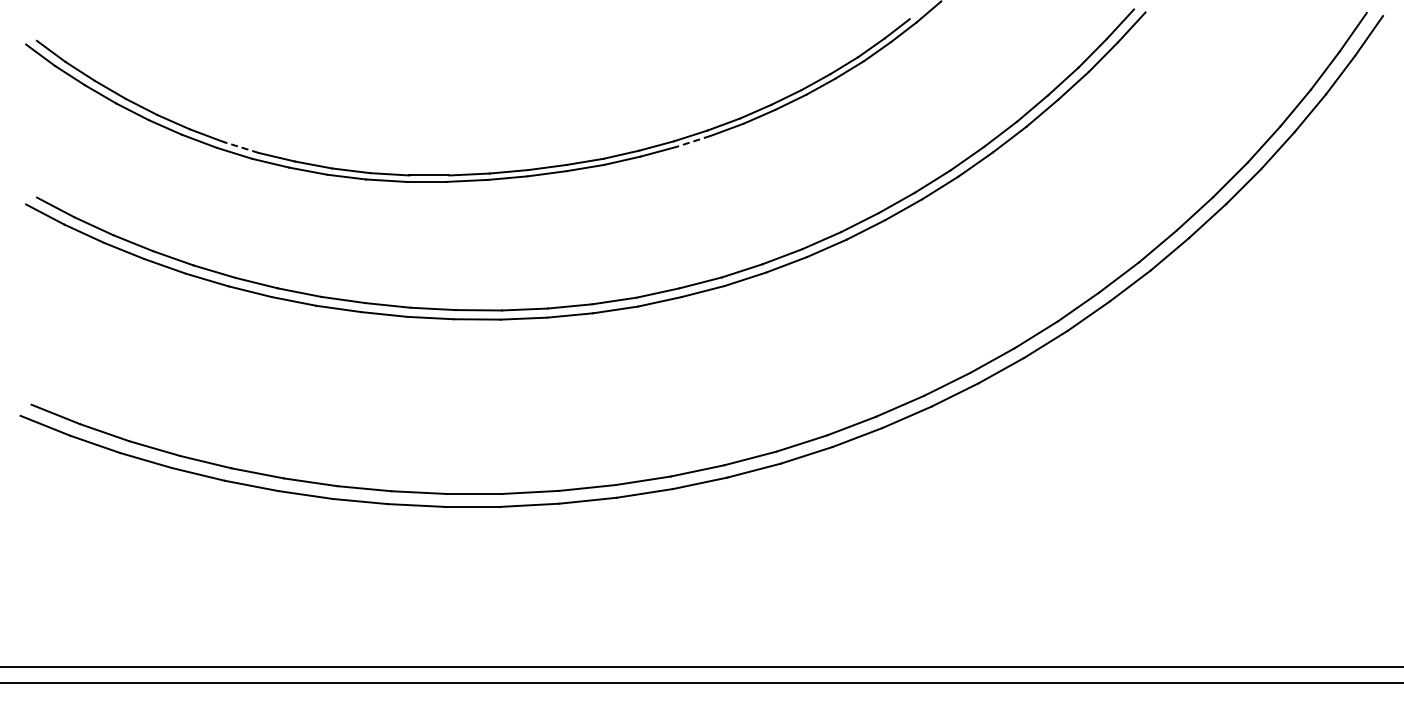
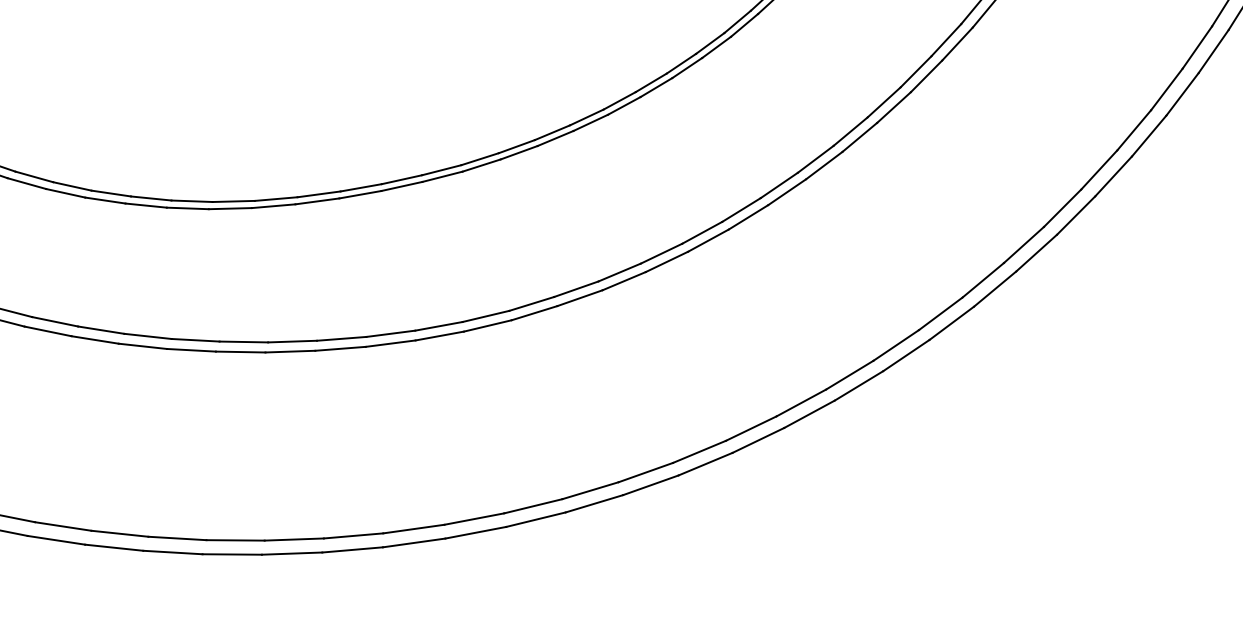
line: (692, 141) -> (554, 138), dashed -> solid
line: (240, 147) -> (71, 186), dashed -> solid

